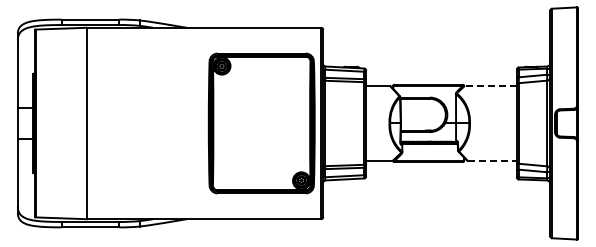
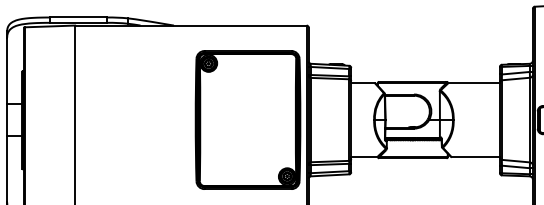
line: (490, 85) -> (473, 82), dashed -> solid
line: (492, 161) -> (475, 157), dashed -> solid

